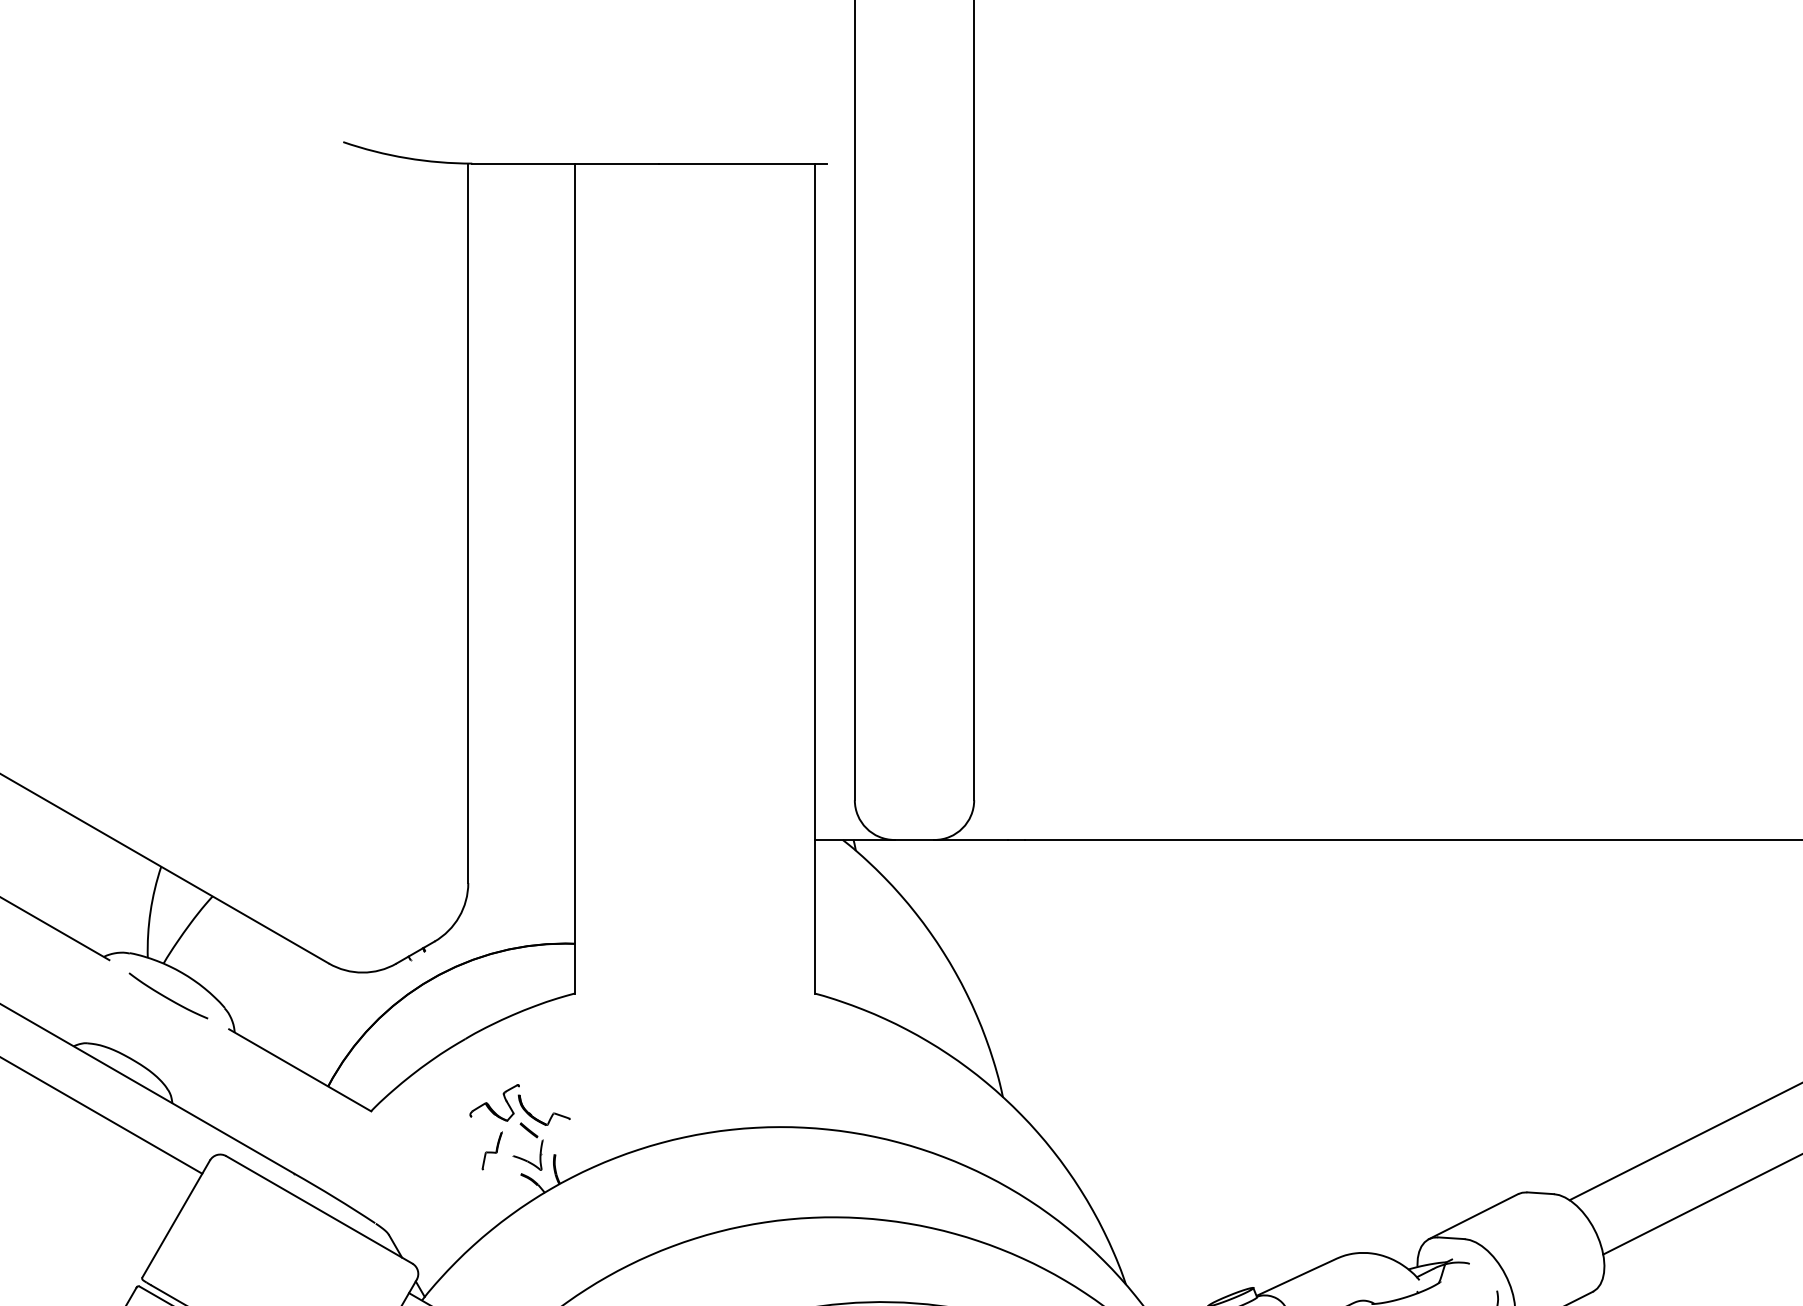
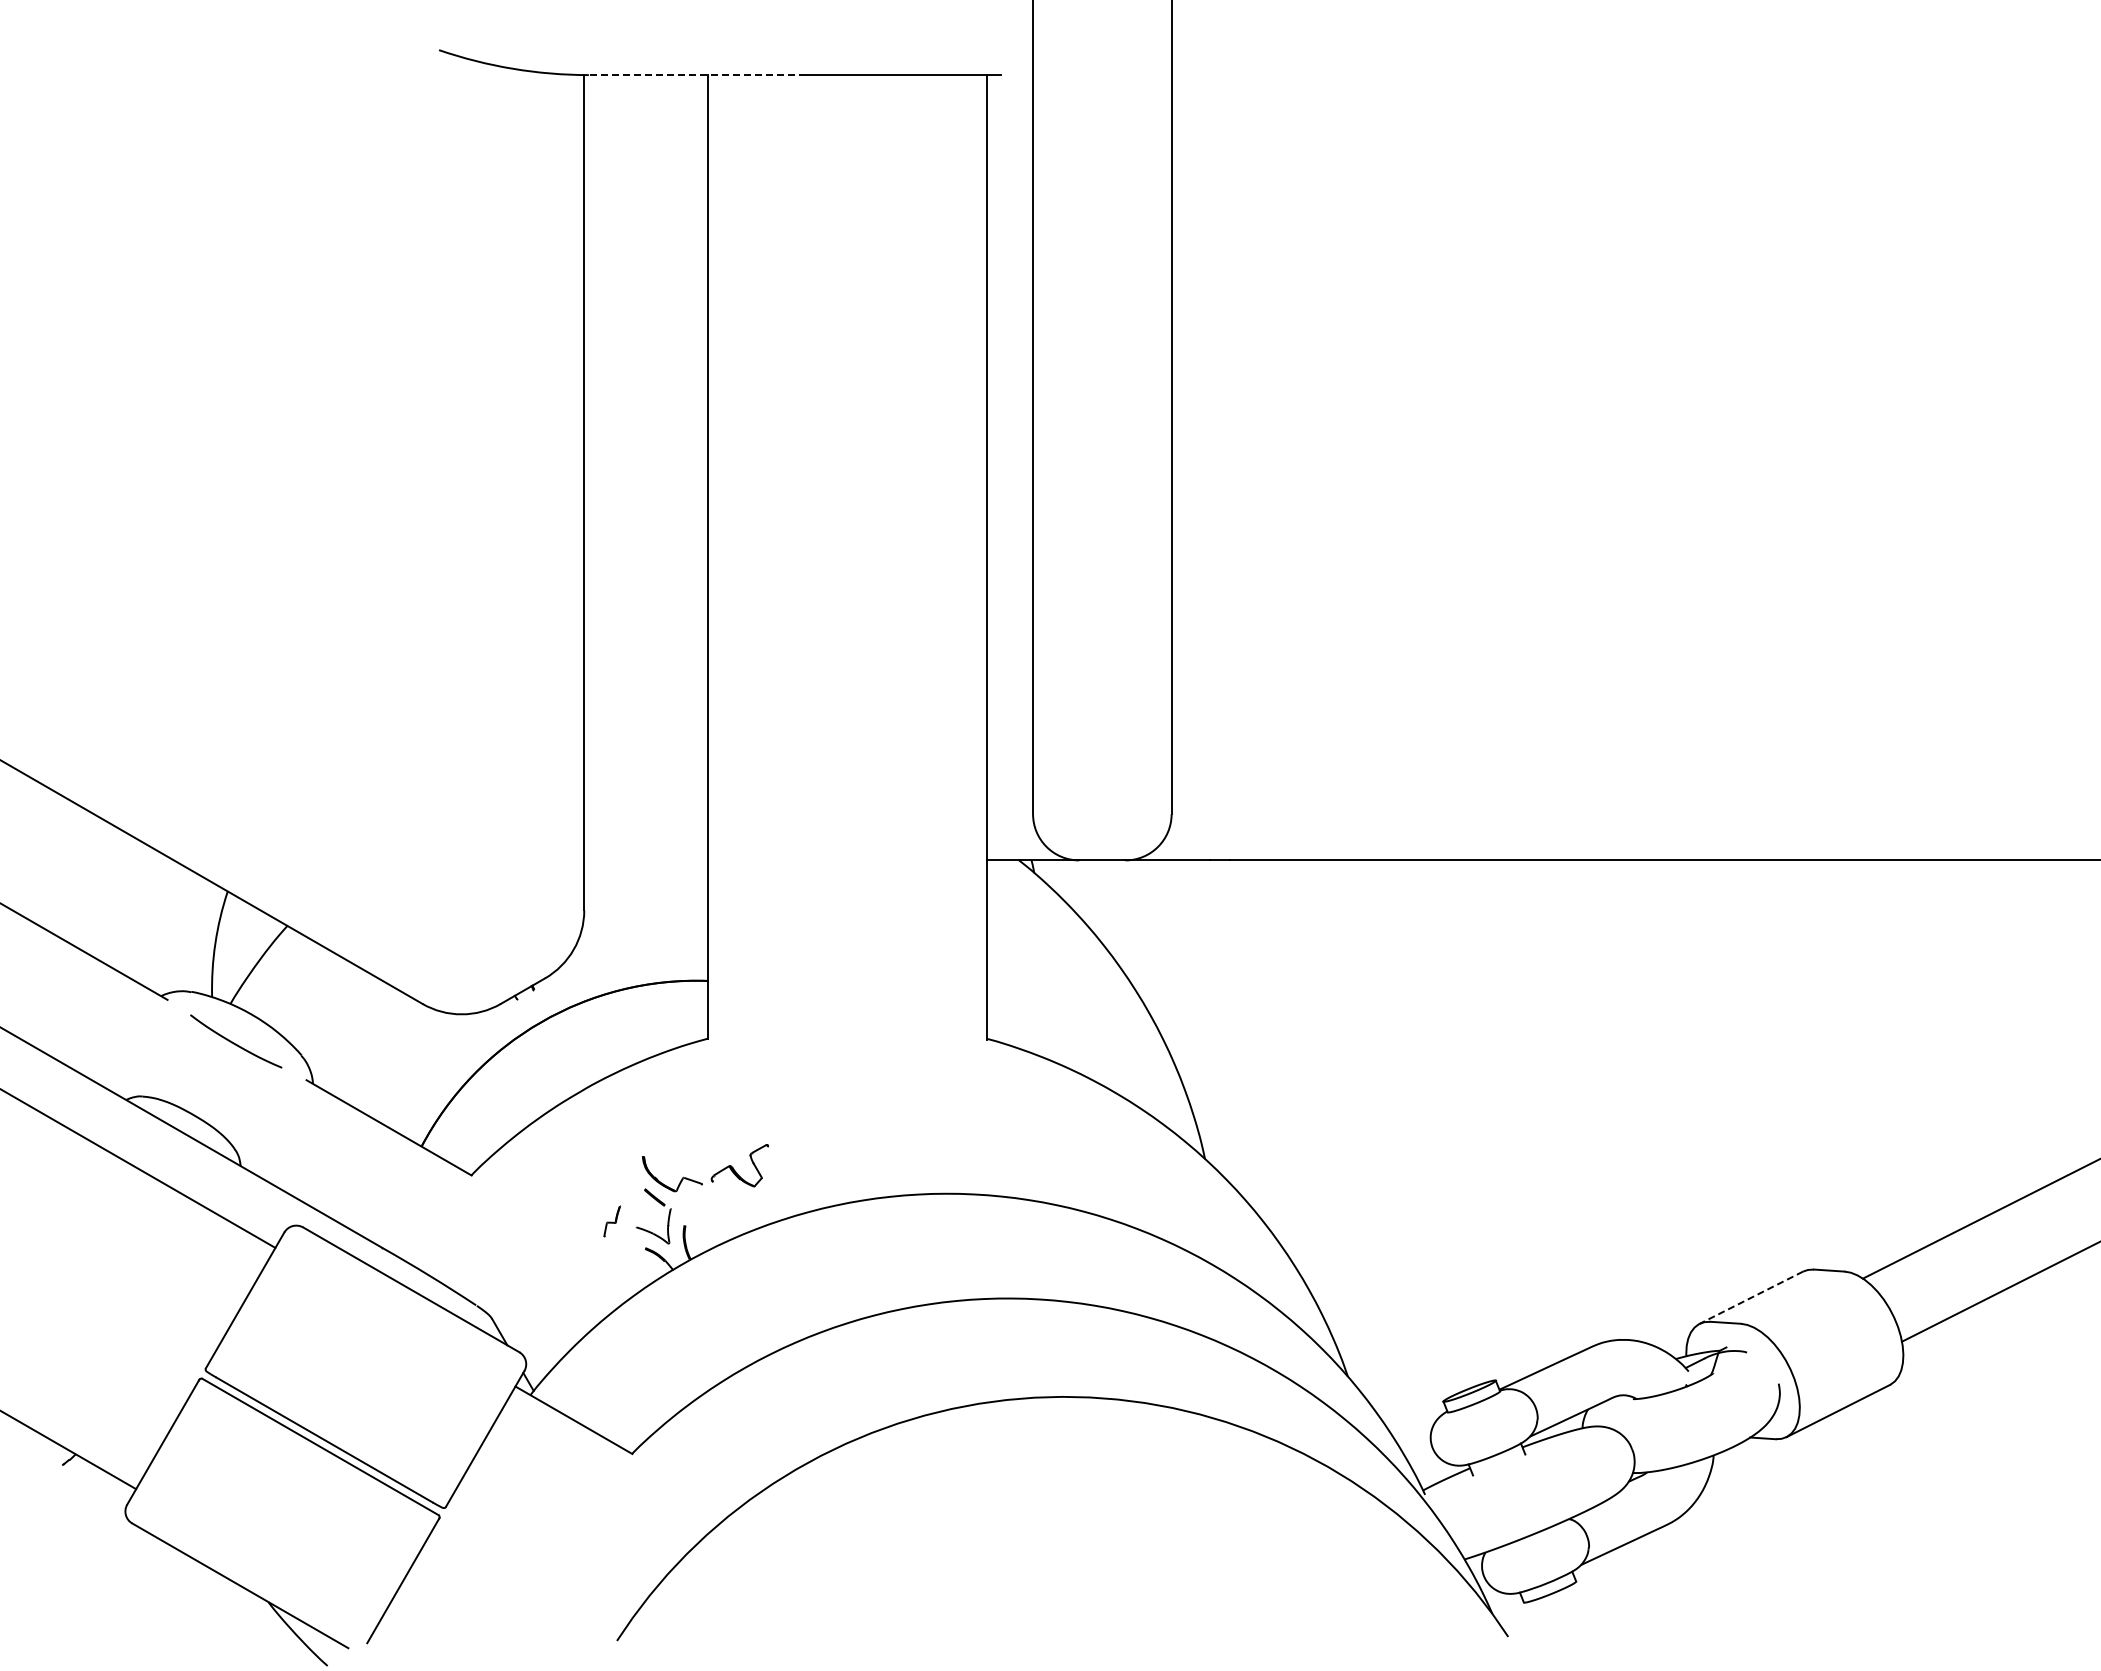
line: (564, 163) -> (696, 75), solid -> dashed
part: (489, 1104) -> (733, 1167), moved
part: (492, 1150) -> (612, 1221), size x0.7
line: (1473, 1216) -> (1751, 1297), solid -> dashed

